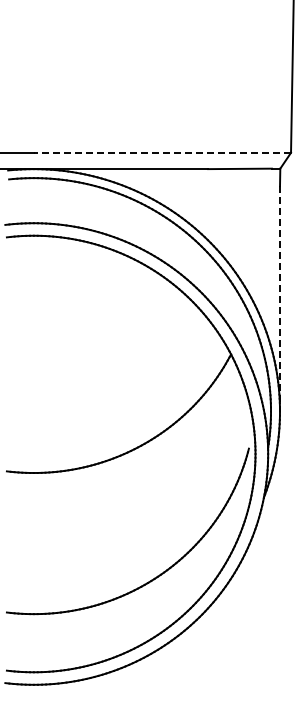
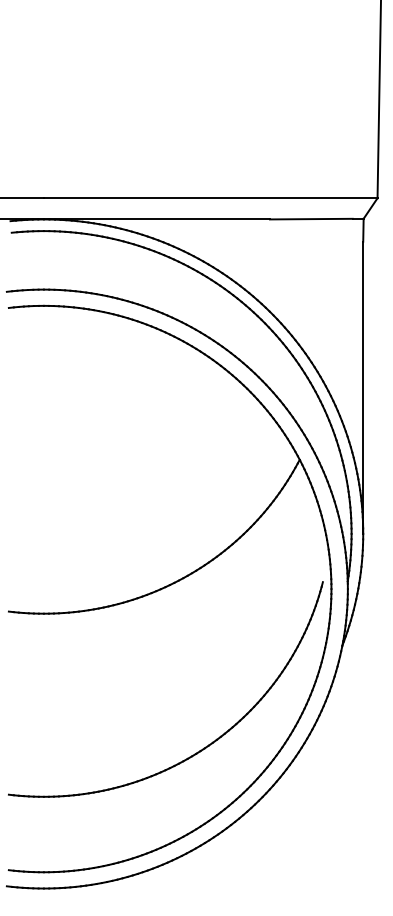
line: (162, 152) -> (210, 197), dashed -> solid
line: (280, 298) -> (363, 387), dashed -> solid

